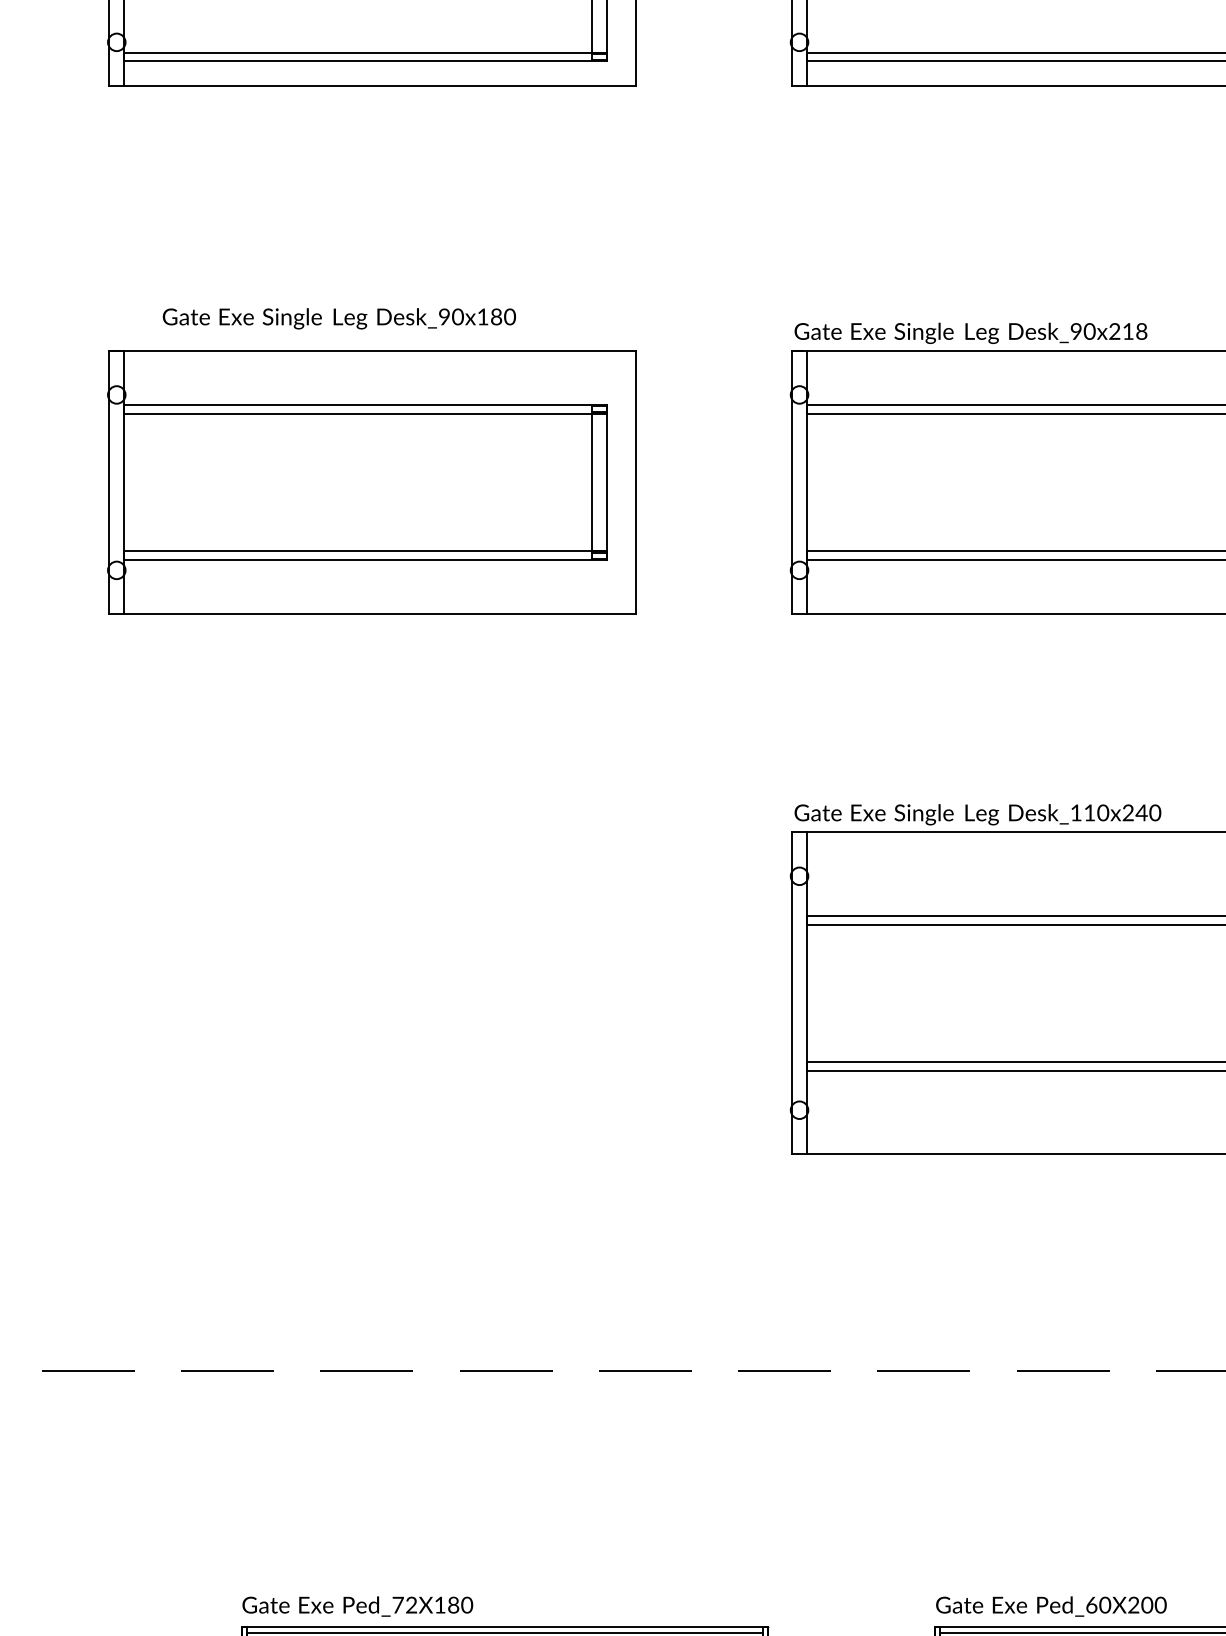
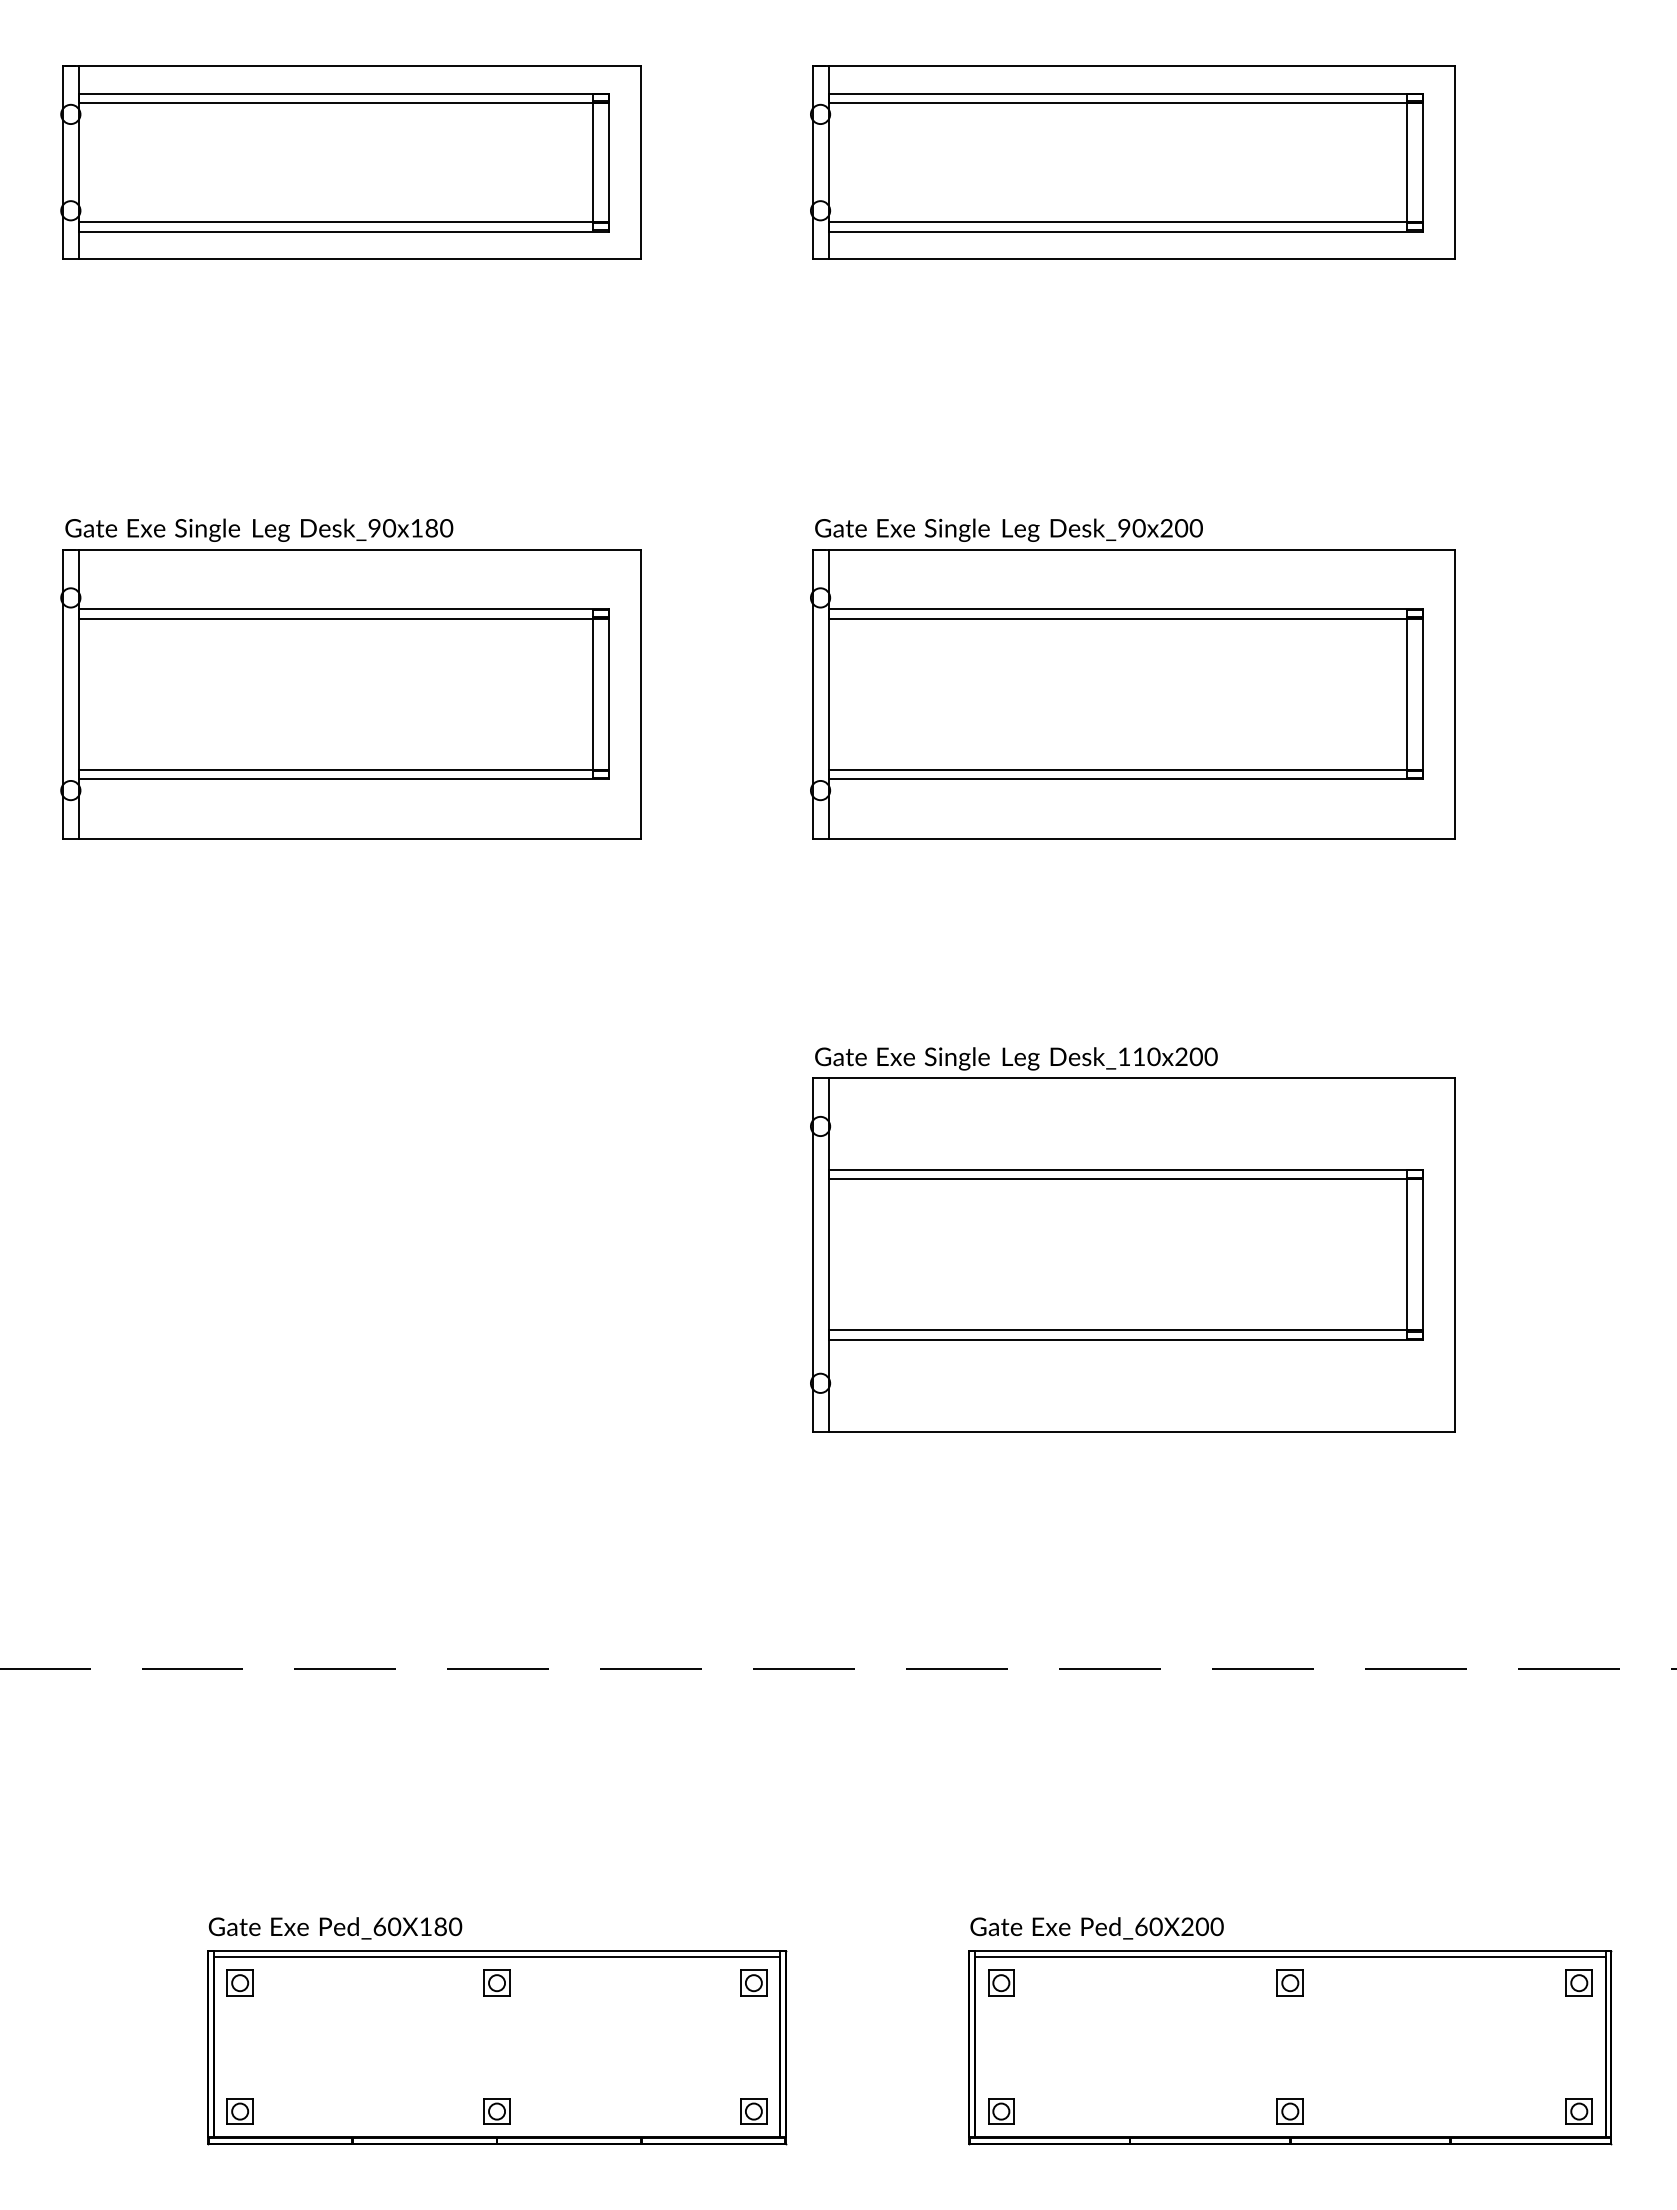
text: (339, 318) -> (259, 529), moved
text: (1134, 331) -> (1188, 528), Desk_90x218 -> Desk_90x200
text: (1141, 812) -> (1195, 1056), Desk_110x240 -> Desk_110x200
text: (405, 1604) -> (387, 1926), Ped_72X180 -> Ped_60X180

